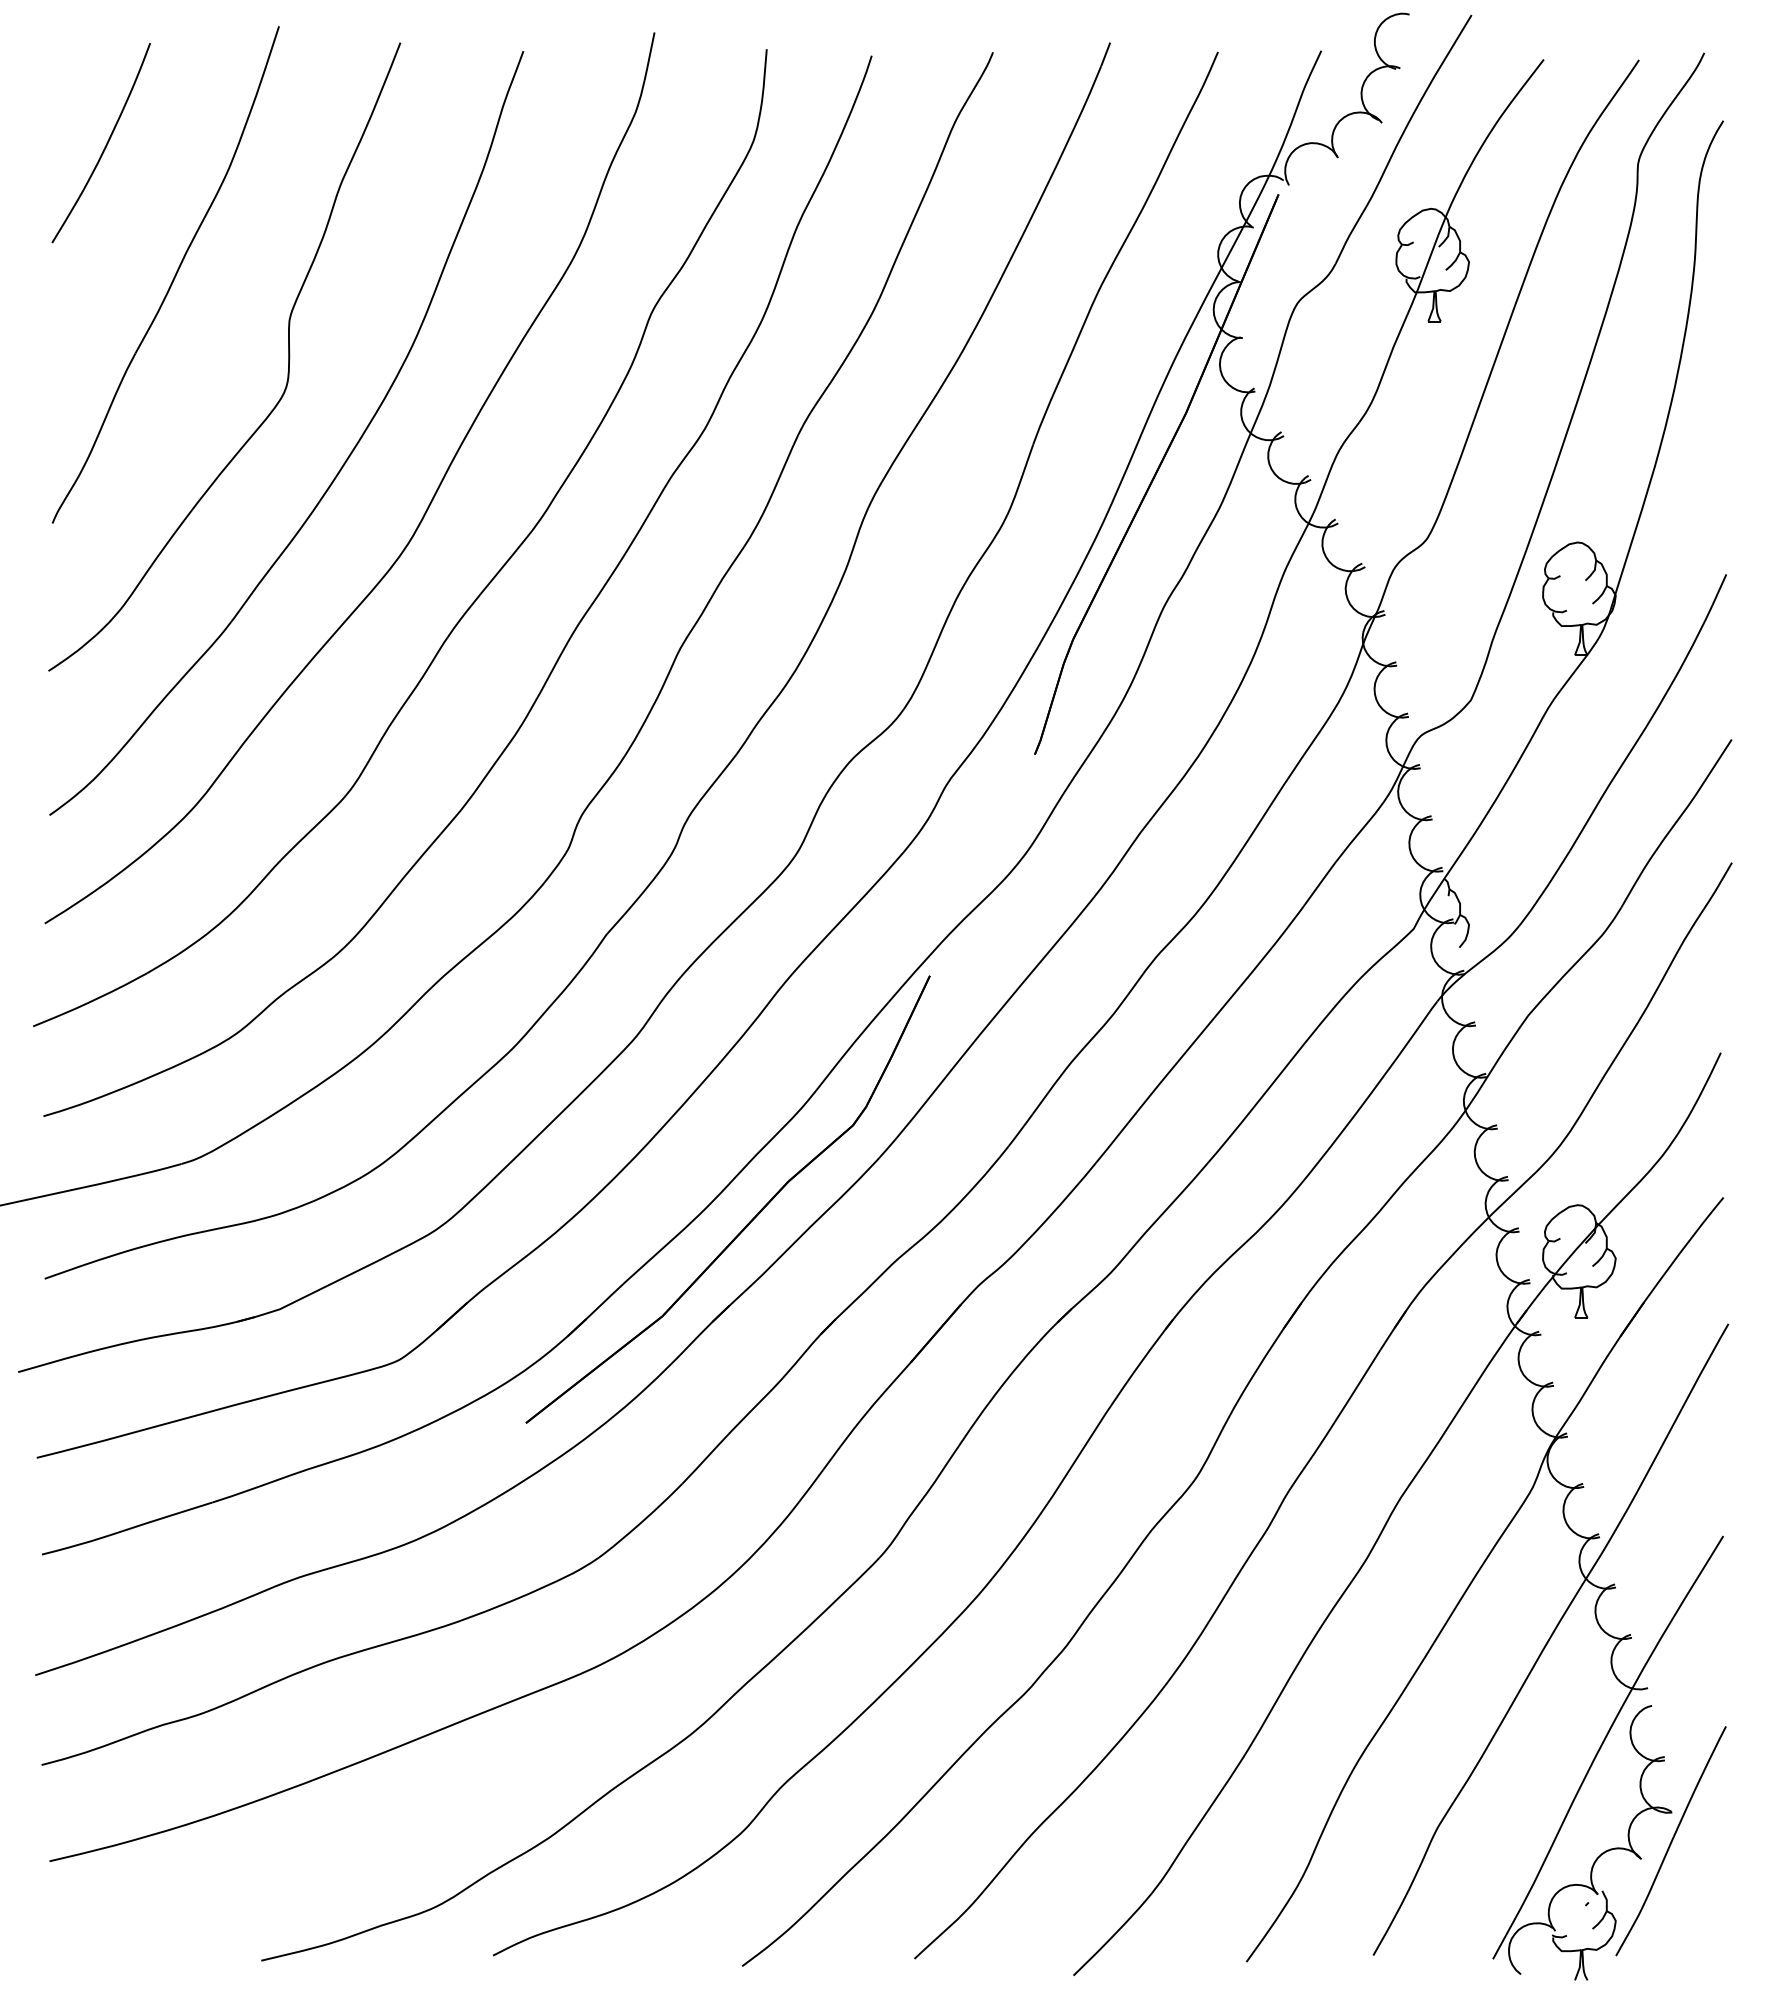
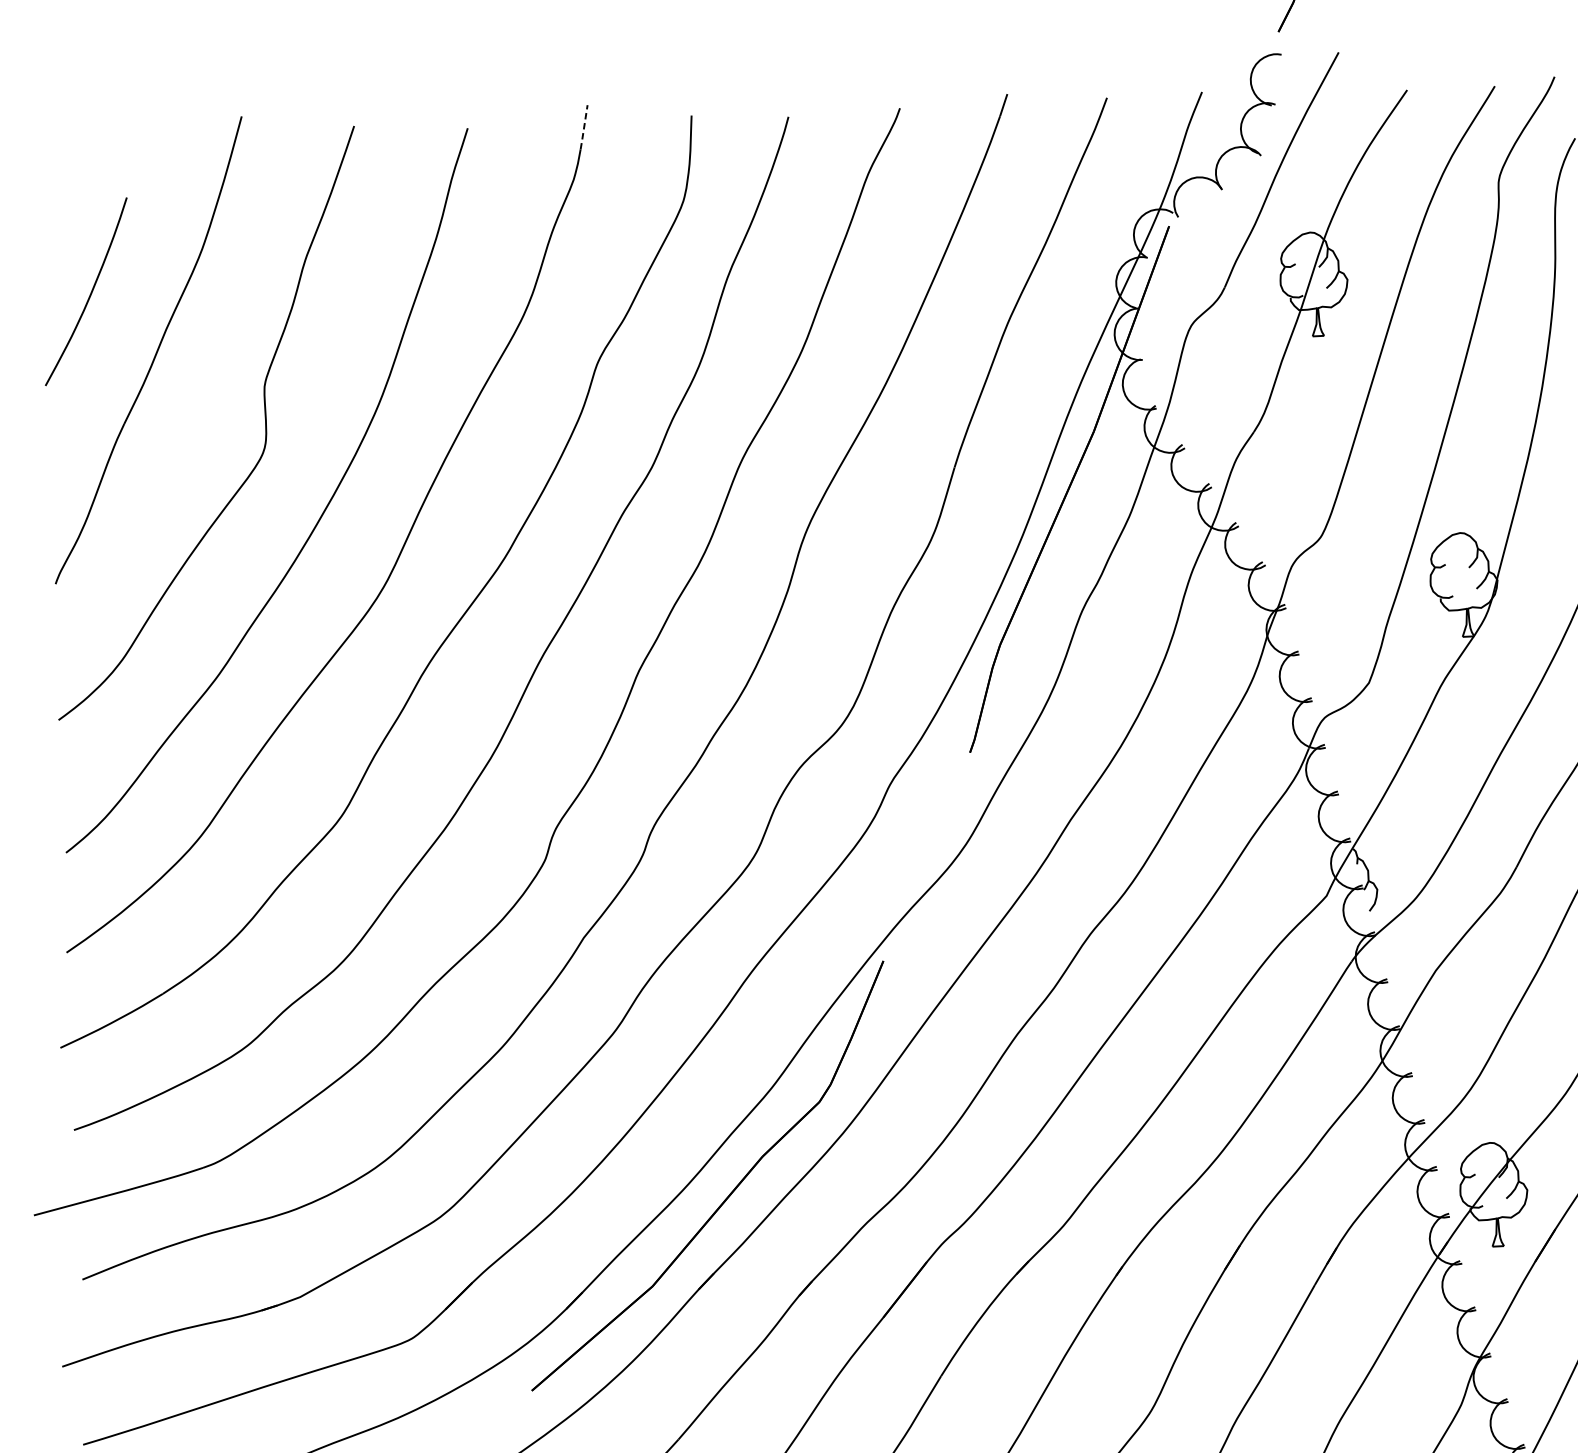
line: (649, 56) -> (583, 127), solid -> dashed
curve: (105, 144) -> (90, 292), moved

